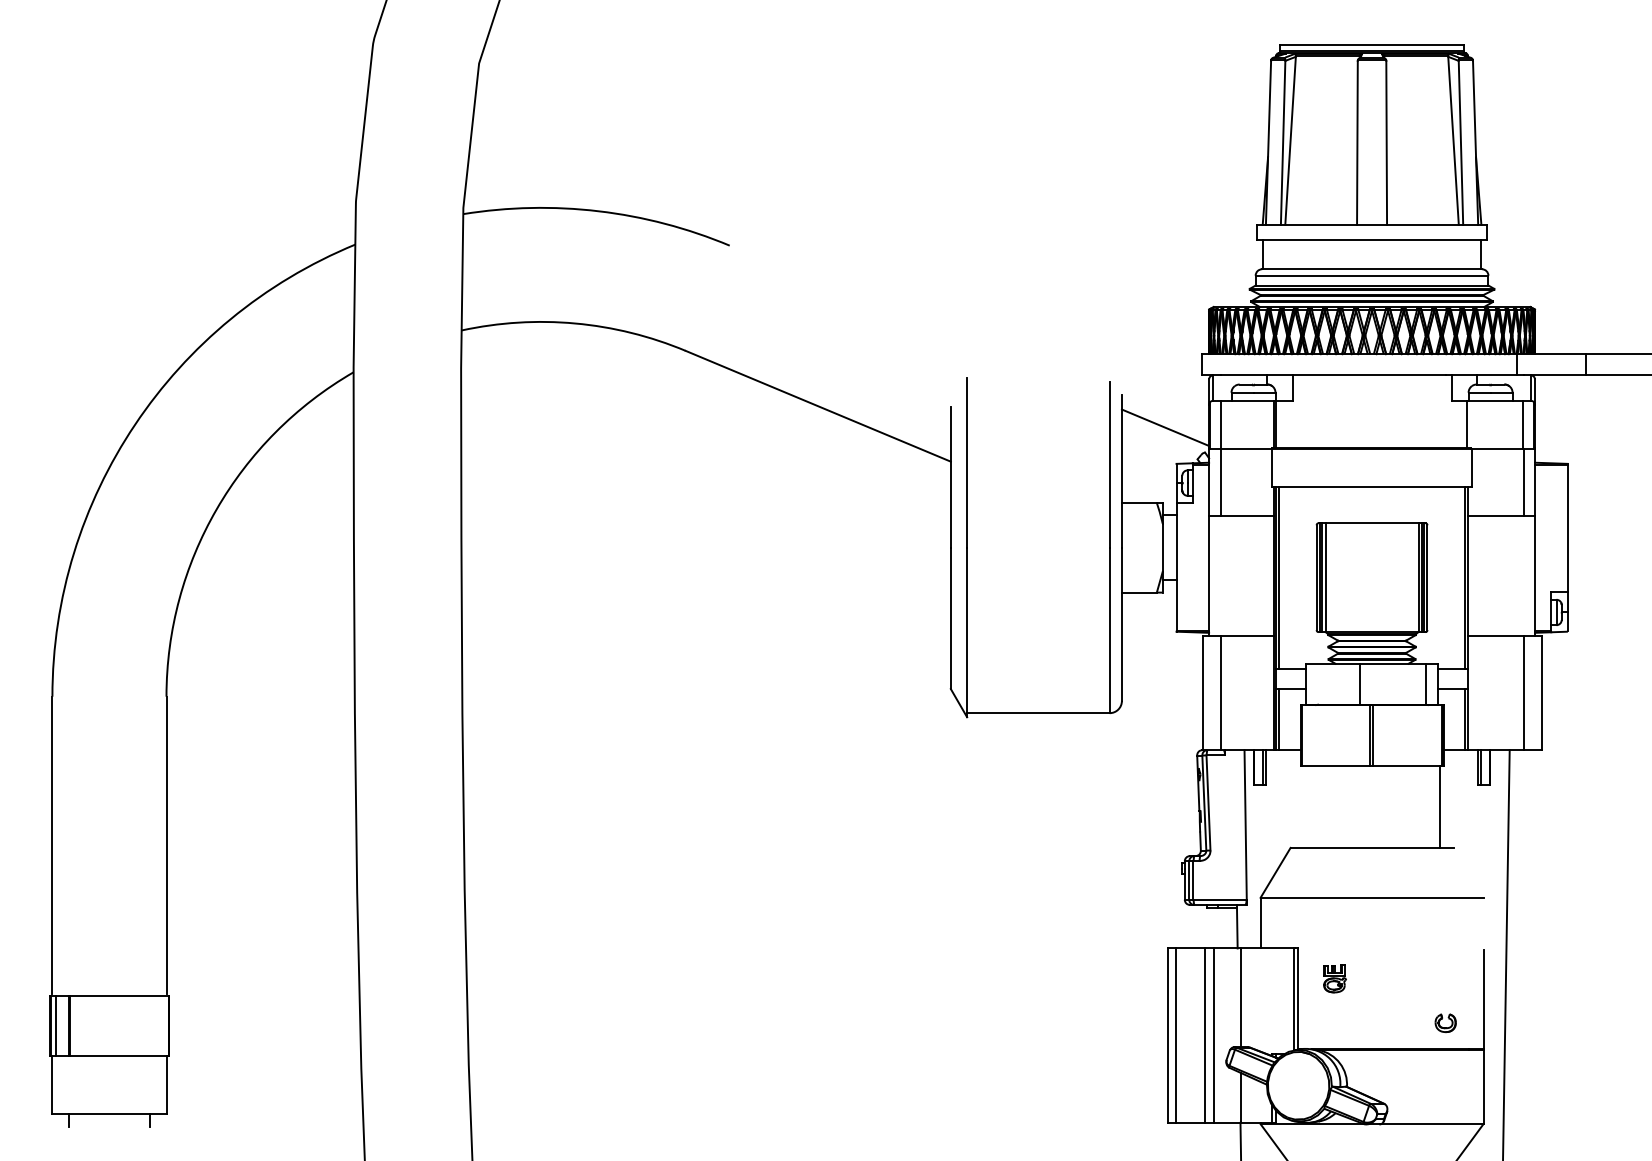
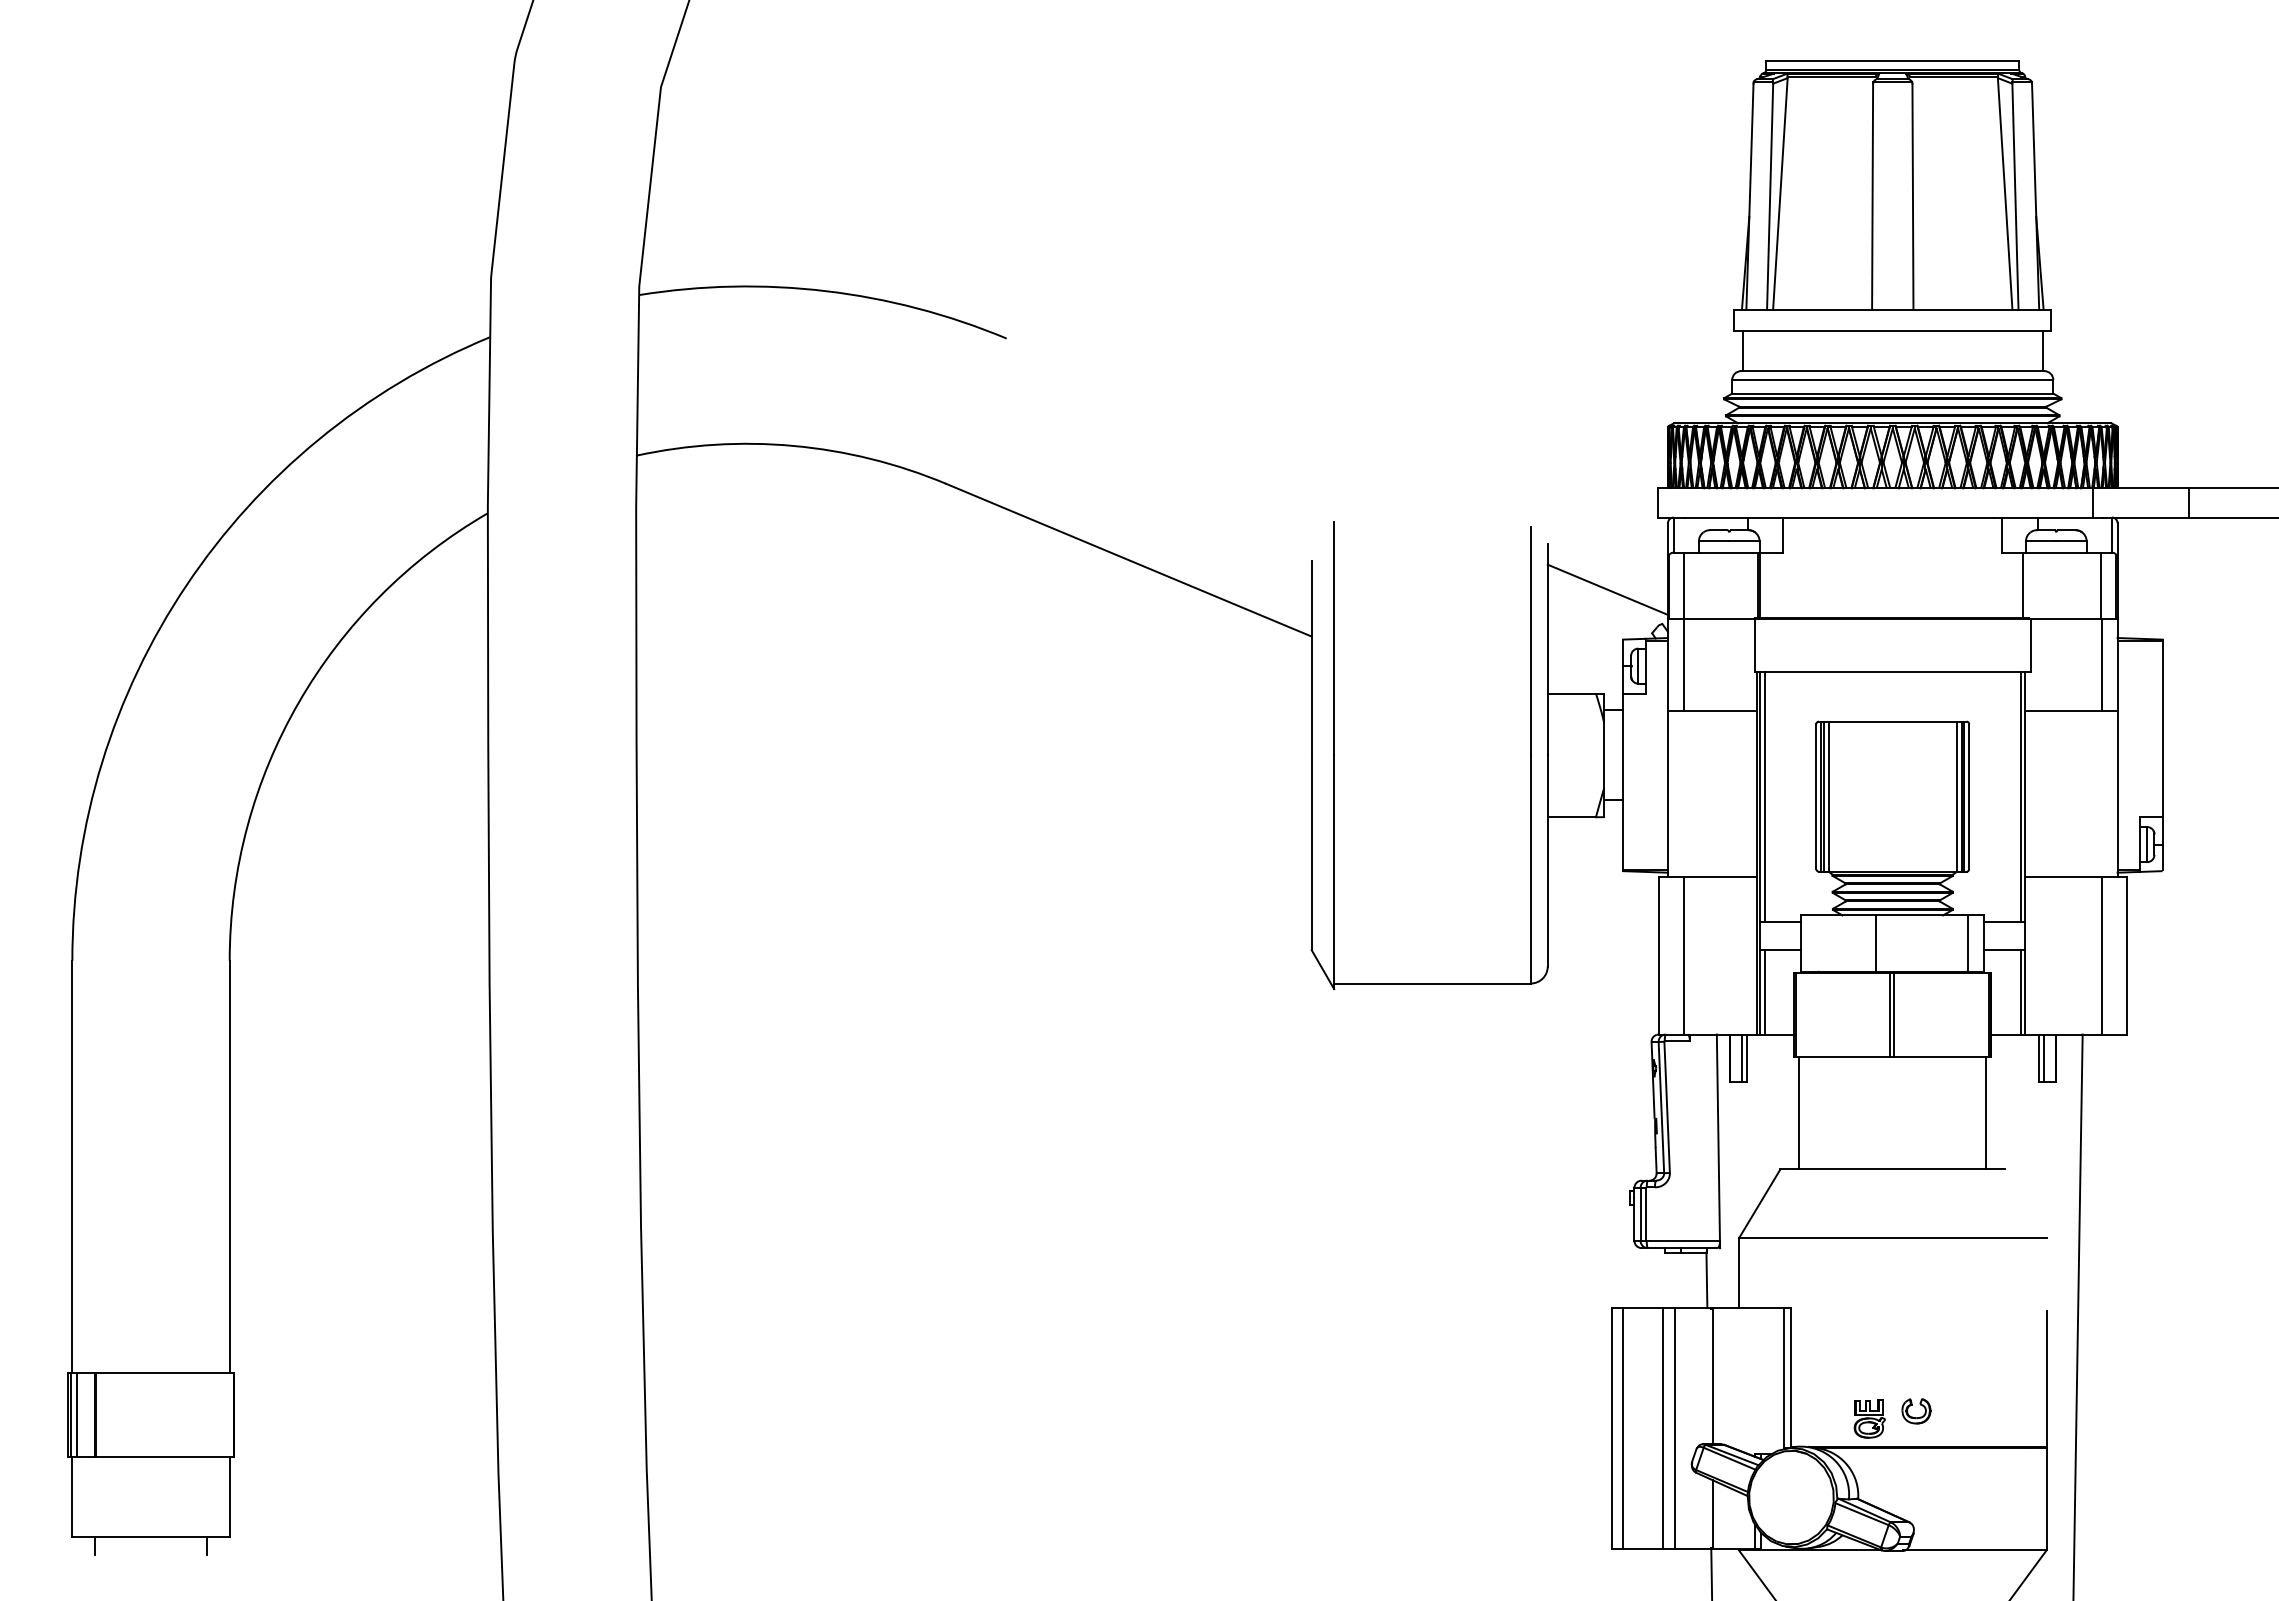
line: (1304, 807) -> (1799, 1113), added
part: (1334, 978) -> (1869, 1418), moved
part: (1445, 1023) -> (1916, 1411), moved

